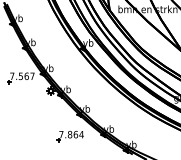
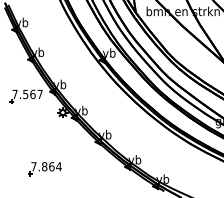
part: (69, 136) -> (44, 169), moved

